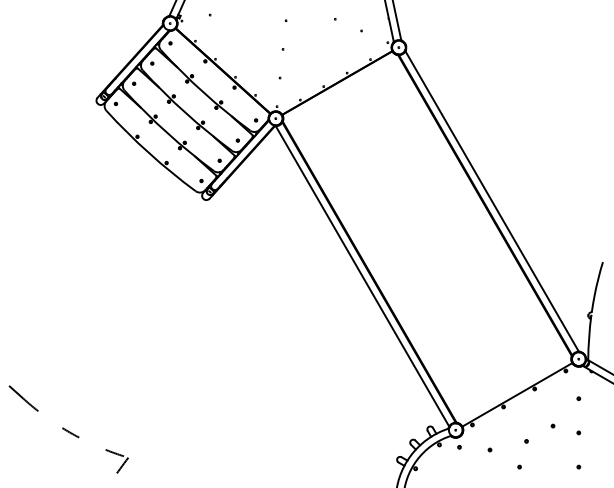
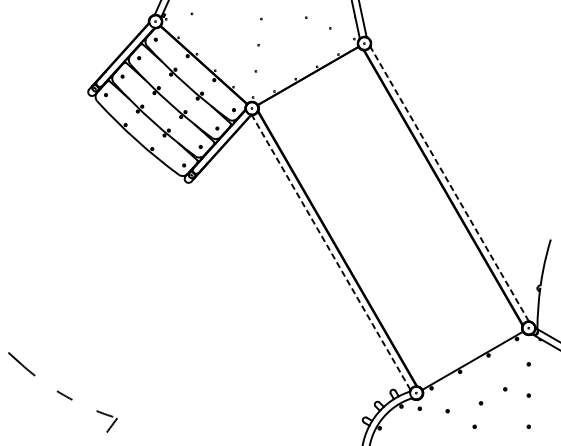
line: (491, 201) -> (449, 184), solid -> dashed
line: (362, 275) -> (331, 251), solid -> dashed

